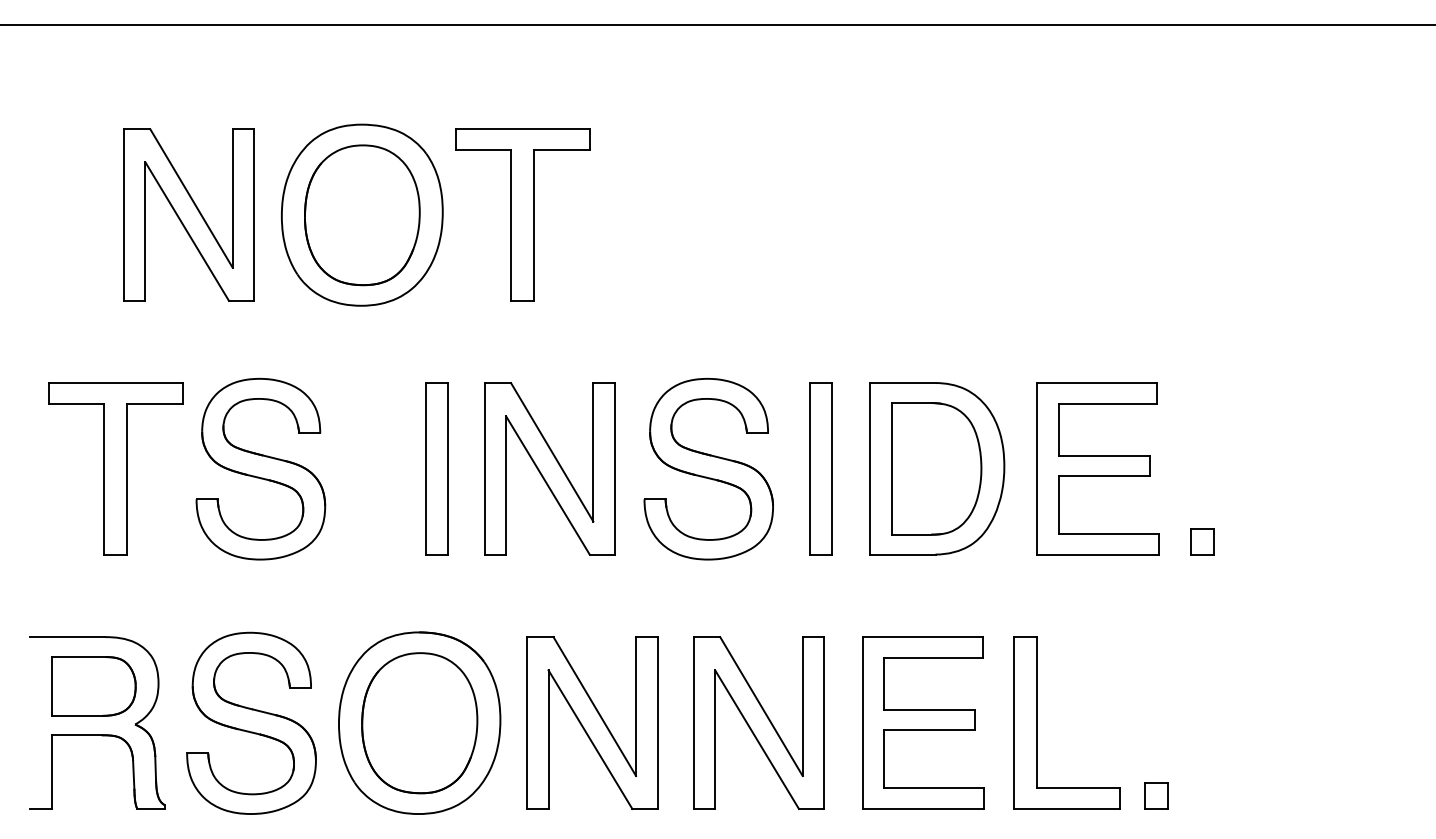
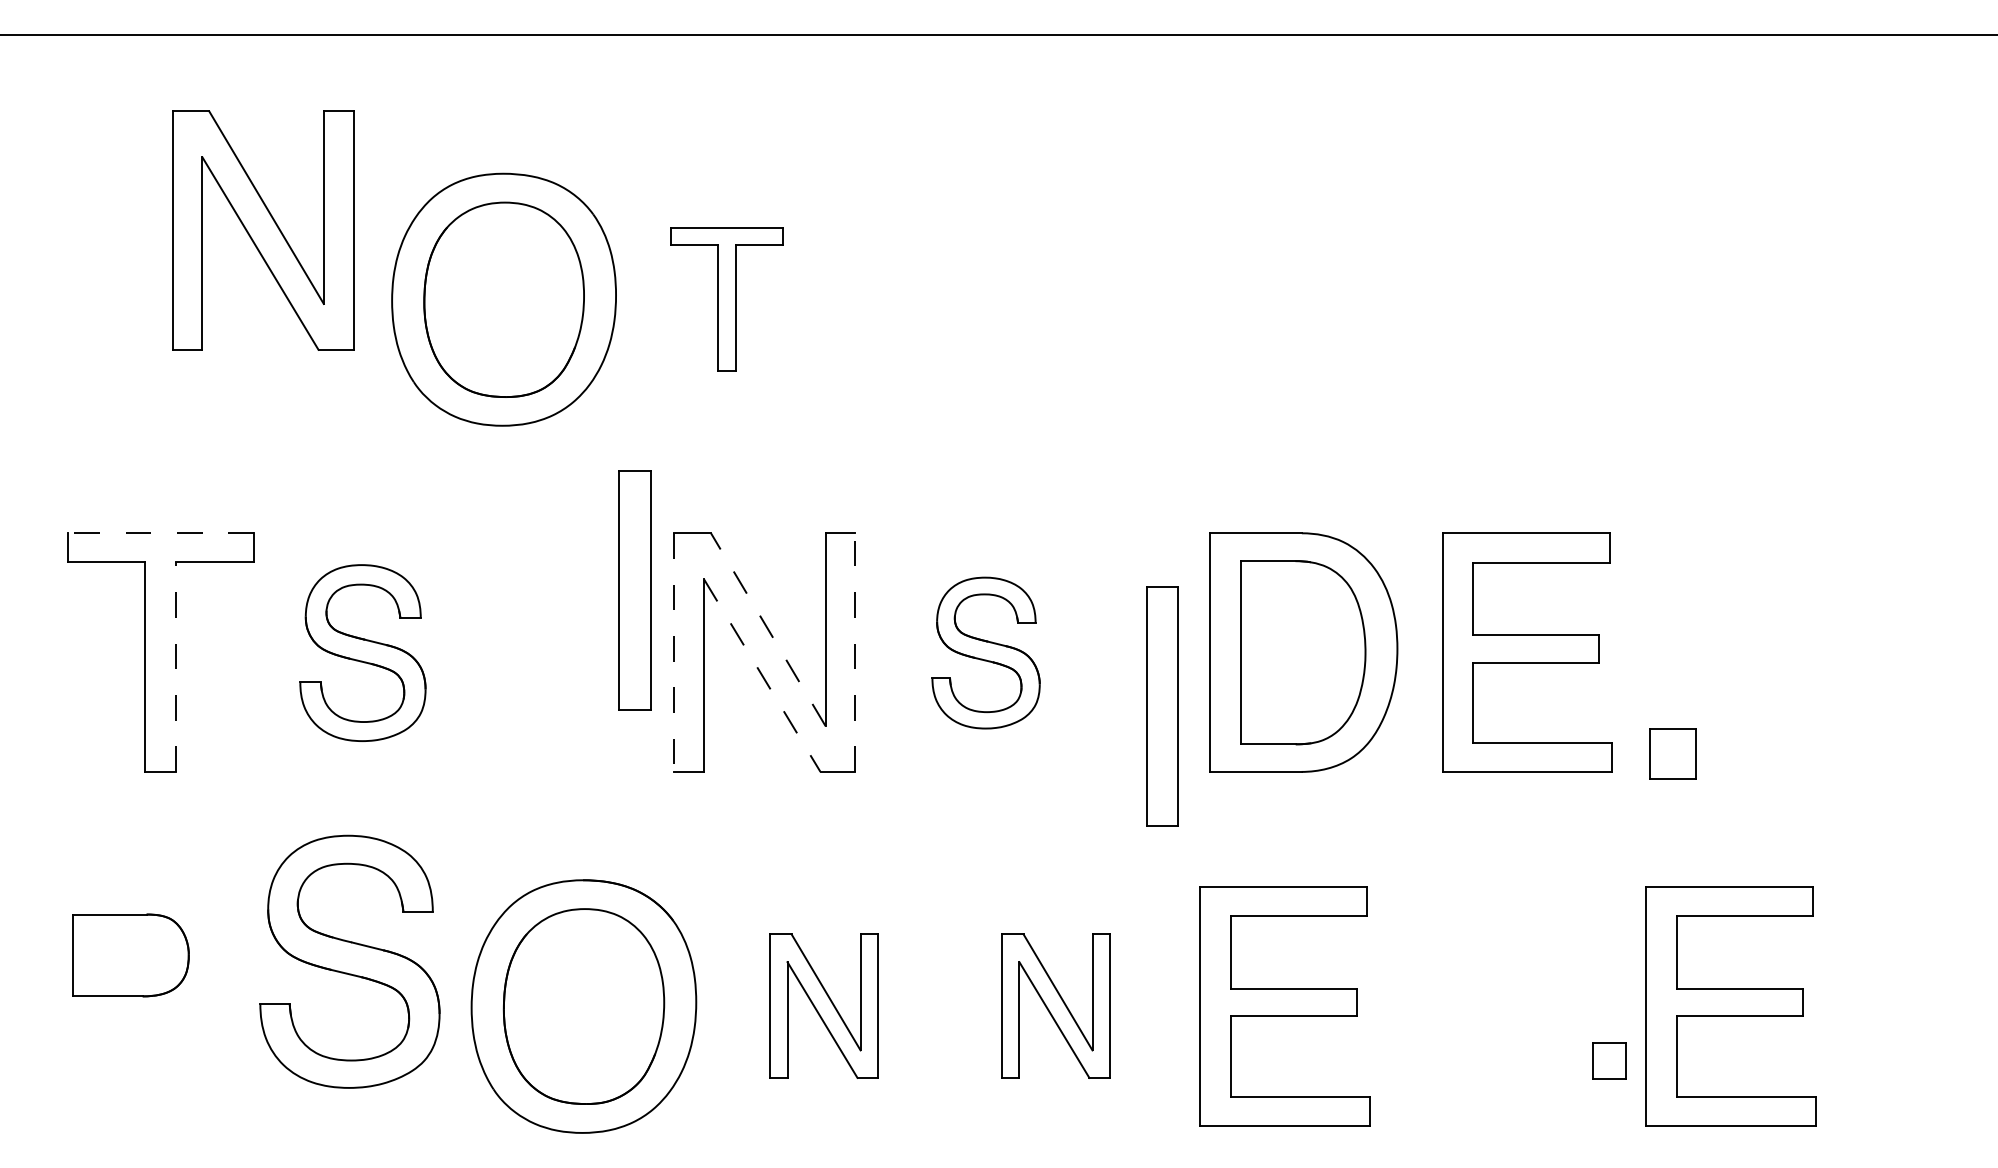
part: (189, 215) -> (263, 230), moved
part: (522, 215) -> (726, 299), size x0.6
line: (115, 383) -> (160, 533), solid -> dashed
line: (552, 452) -> (768, 629), solid -> dashed
part: (260, 468) -> (362, 652), size x0.7
part: (436, 468) -> (634, 590), moved
line: (614, 468) -> (855, 652), solid -> dashed
part: (708, 468) -> (985, 652), size x0.6
part: (821, 468) -> (1162, 706), moved
line: (484, 469) -> (674, 653), solid -> dashed
line: (126, 478) -> (176, 666), solid -> dashed
line: (548, 485) -> (762, 676), solid -> dashed
part: (1202, 541) -> (1672, 753), size x1.4
part: (591, 722) -> (823, 1005), size x0.6
part: (758, 722) -> (1055, 1005), size x0.6
part: (251, 723) -> (349, 961), moved
part: (1037, 723) -> (1443, 1006), removed
part: (1243, 723) -> (1730, 1006), added
part: (96, 734) -> (134, 1022), removed
part: (1156, 795) -> (1609, 1060), moved

